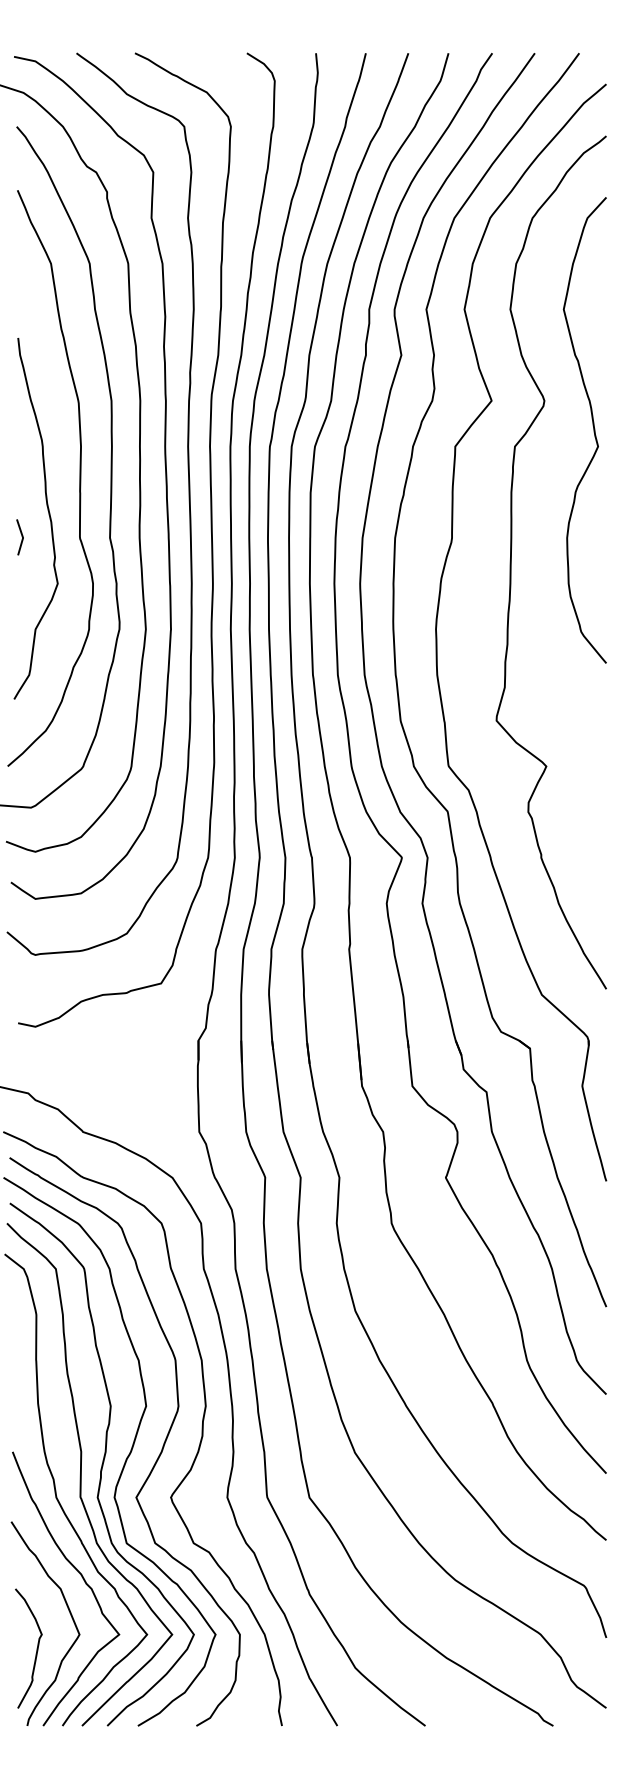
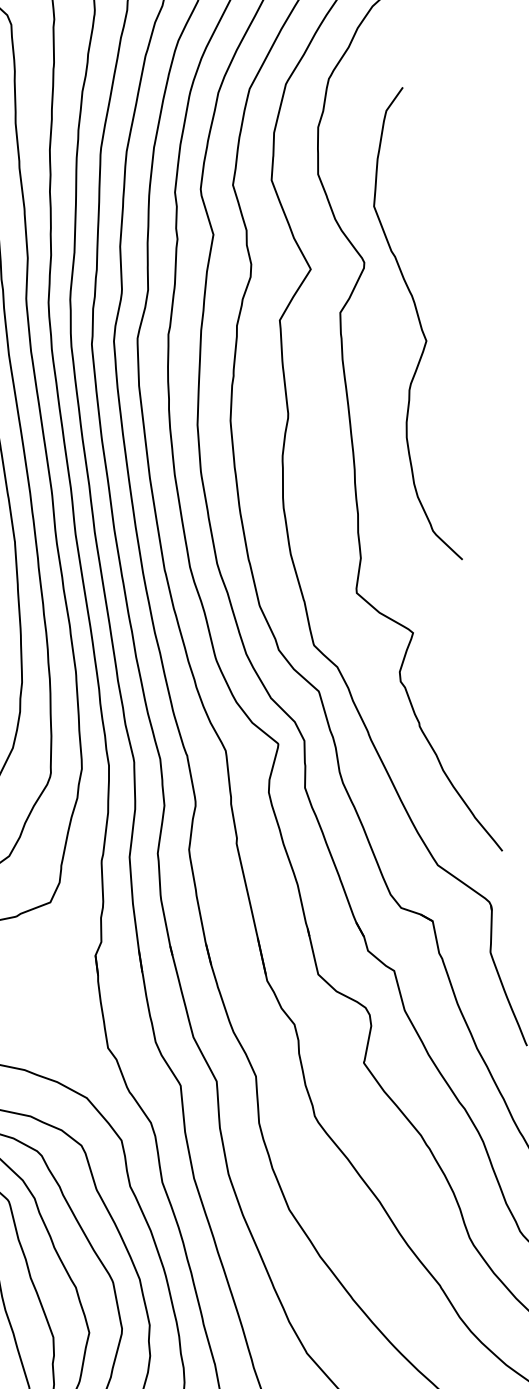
curve: (593, 430) -> (419, 325), moved

